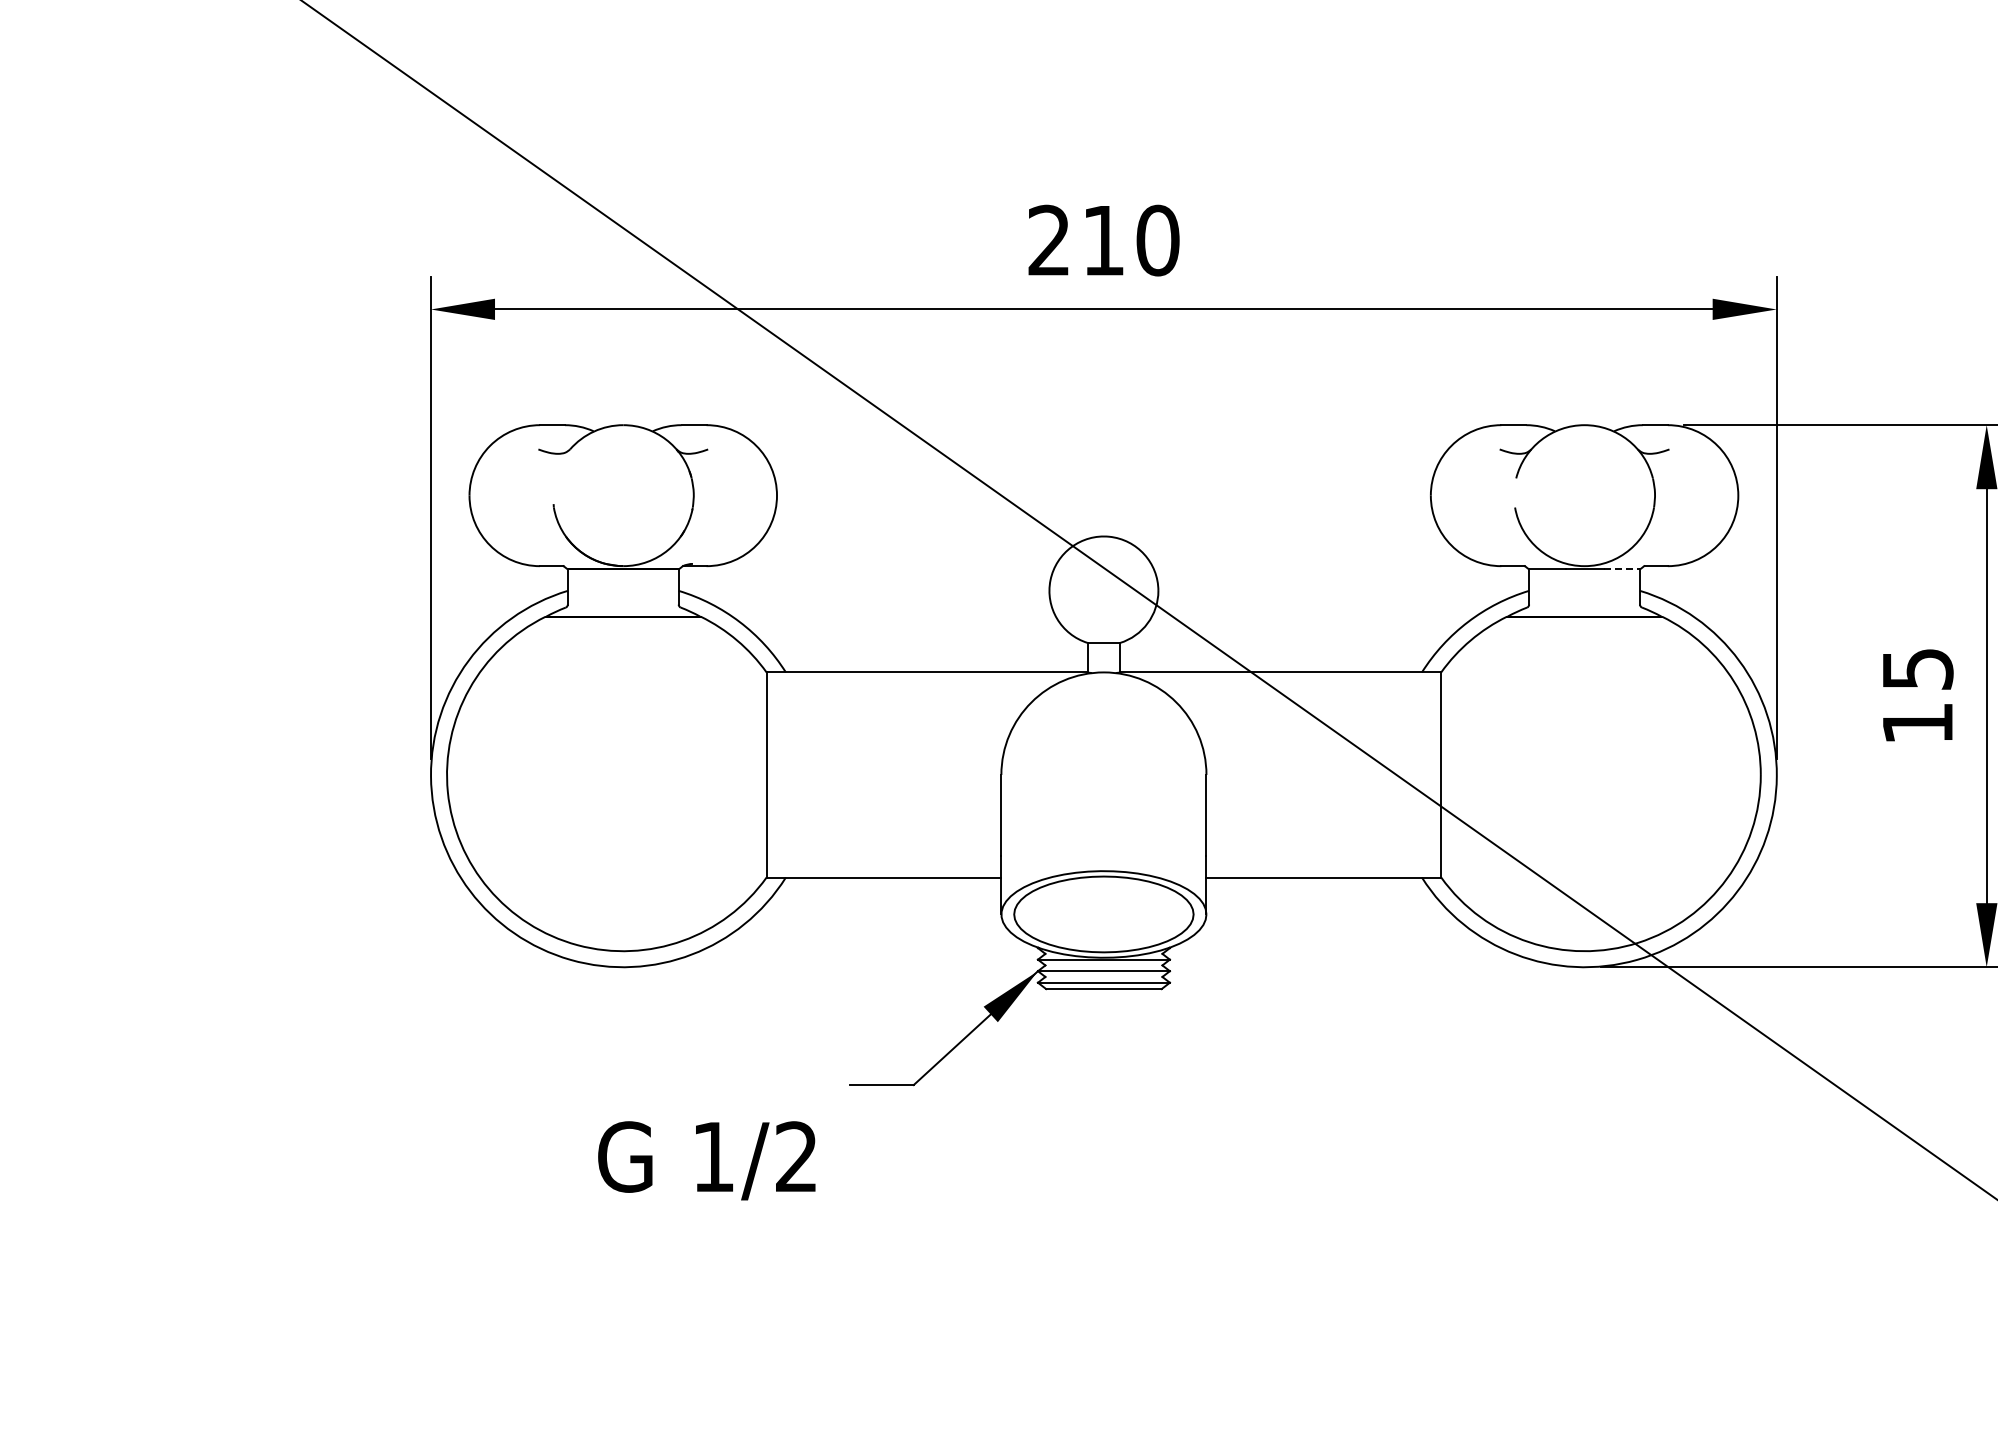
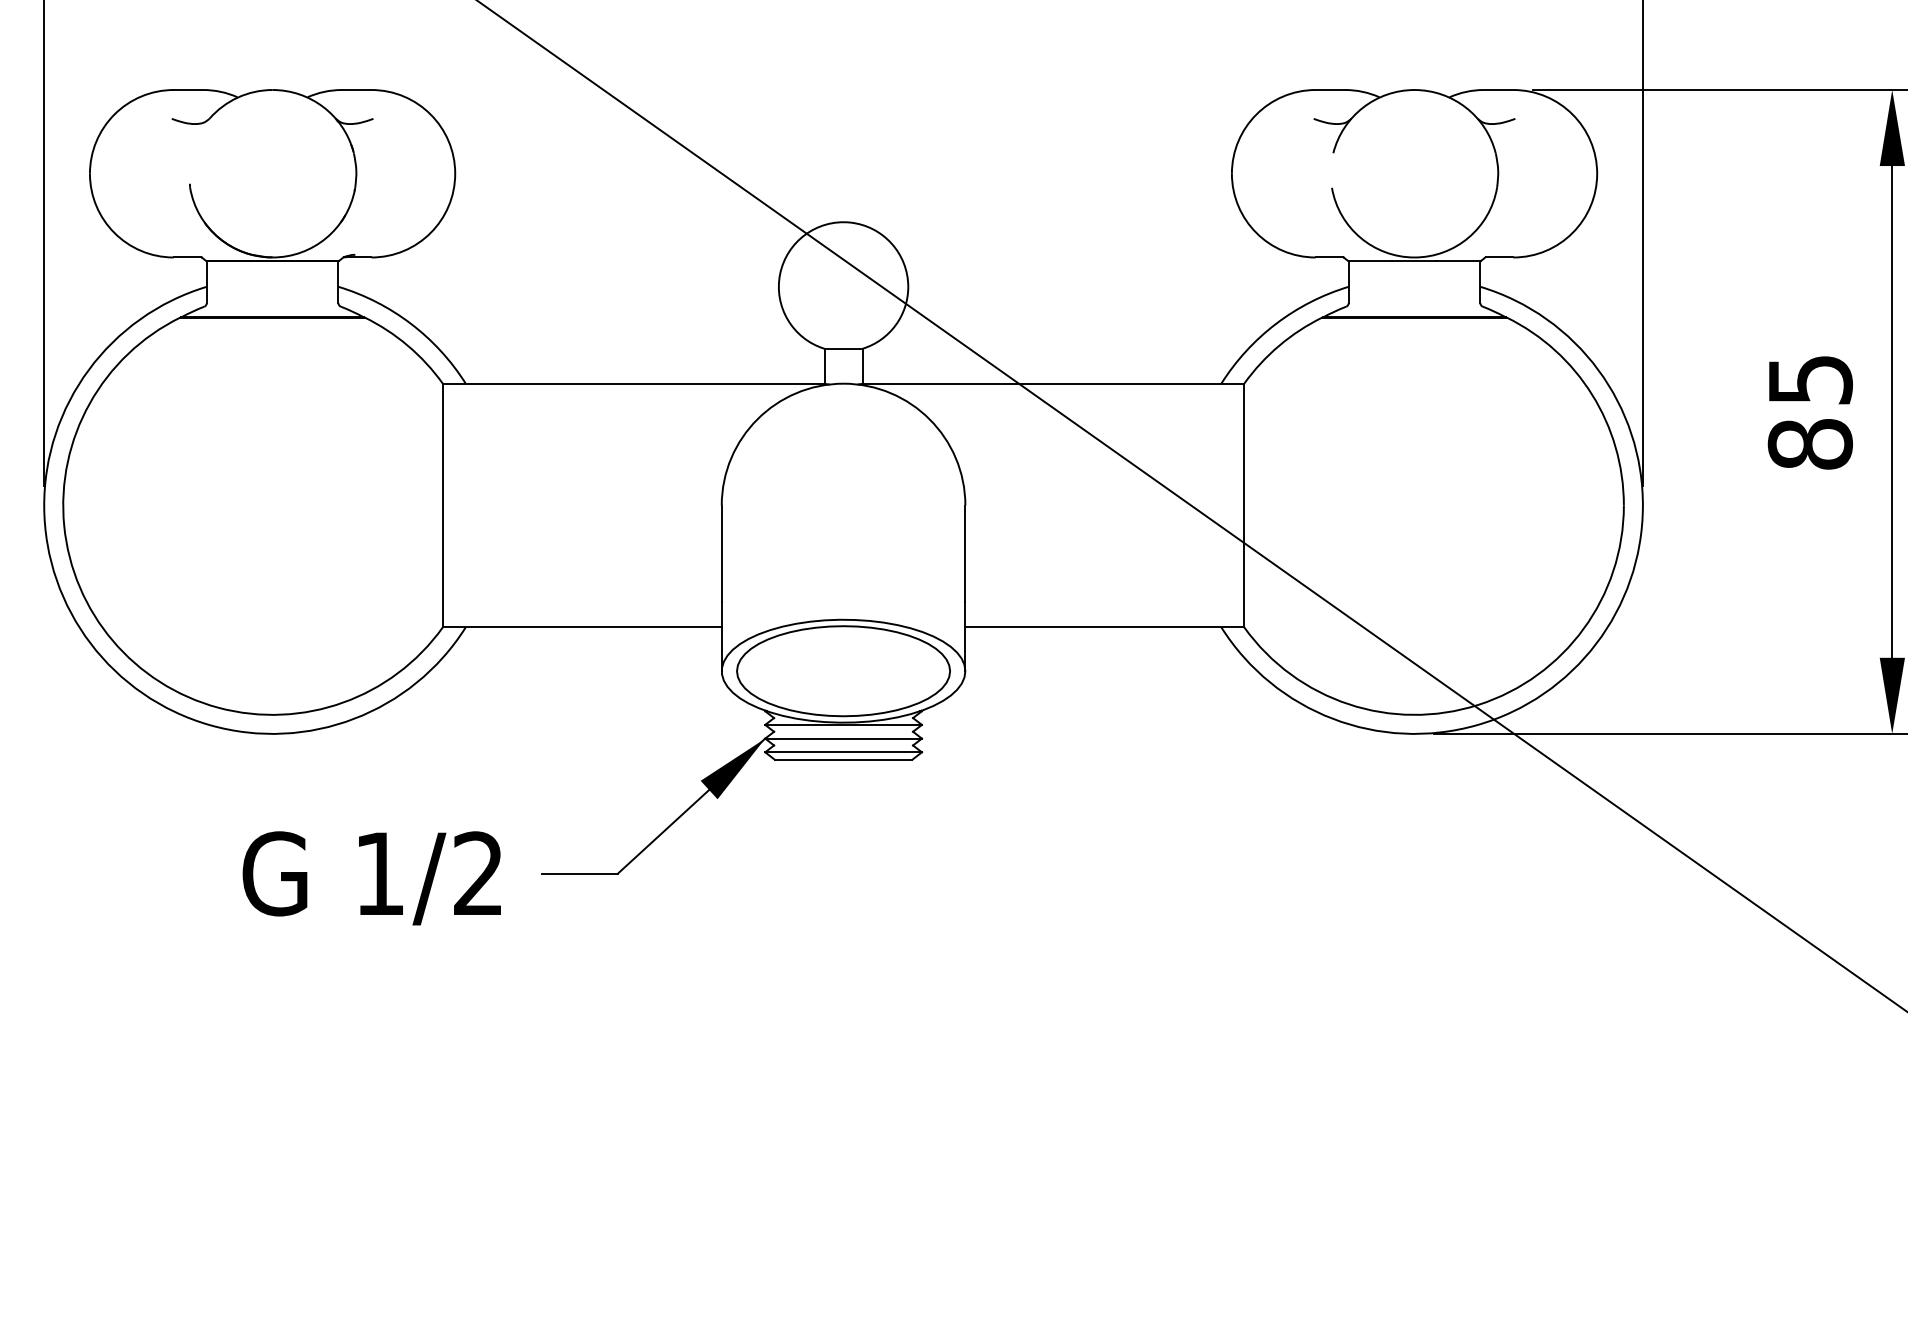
line: (1622, 569) -> (1459, 261), dashed -> solid
text: (1917, 723) -> (1810, 444), 15 -> 85
text: (706, 1160) -> (371, 877), moved

